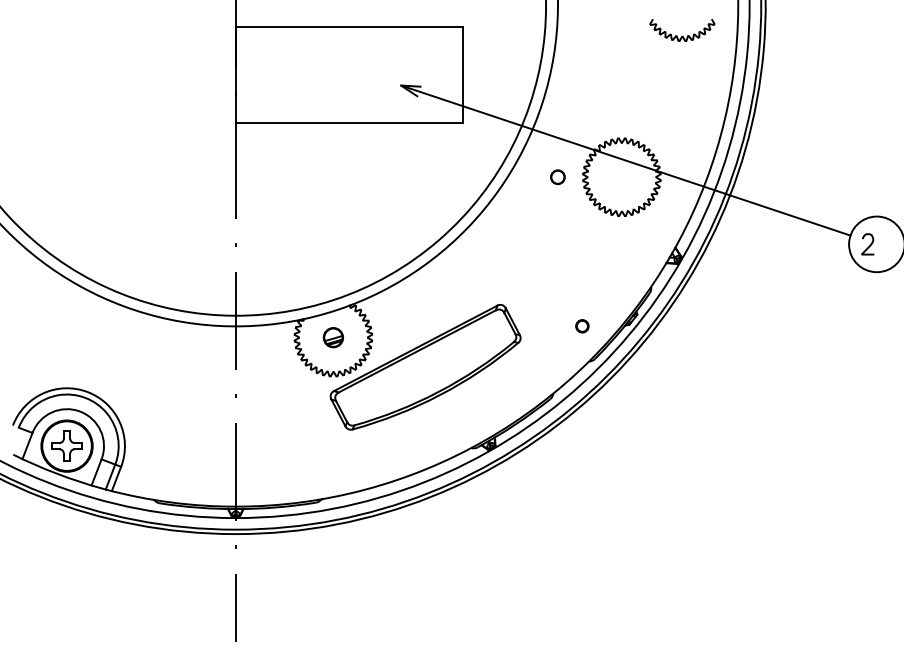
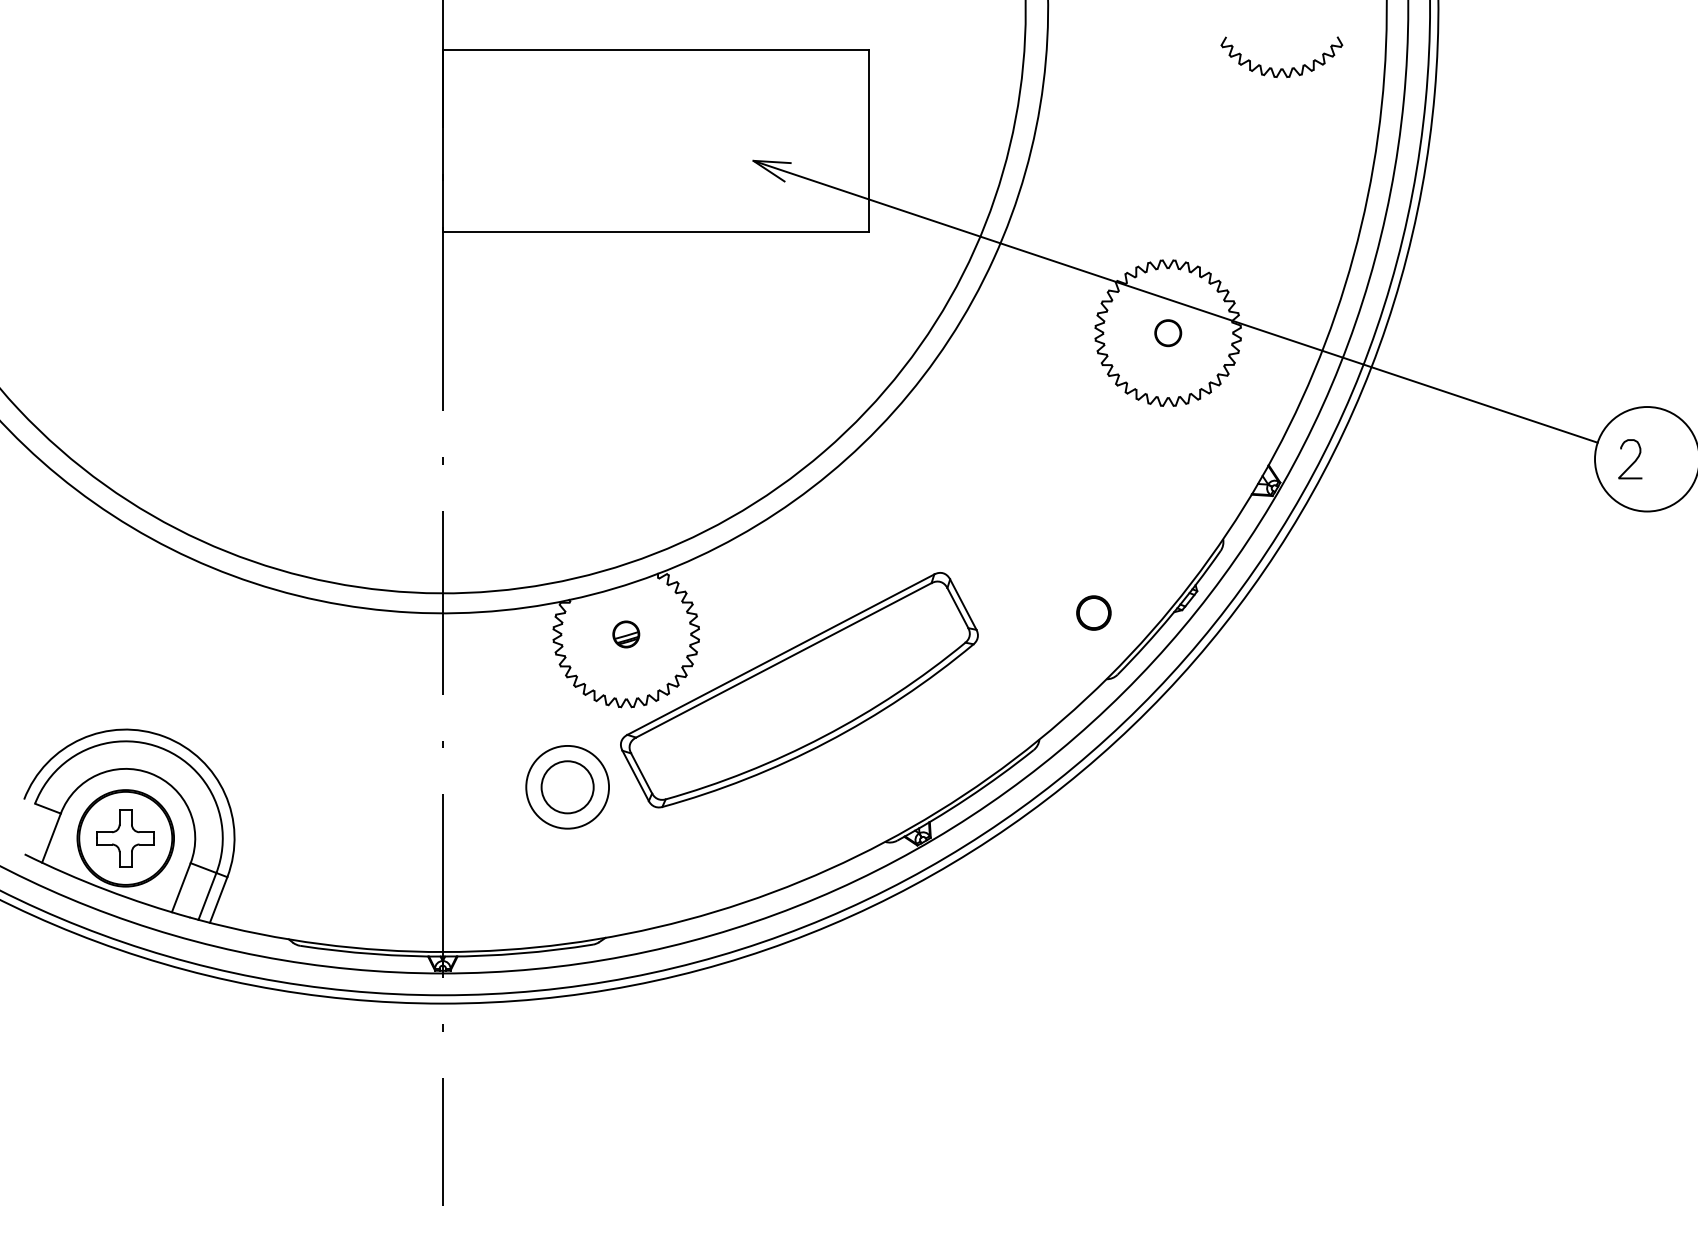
part: (557, 177) -> (1167, 333), moved
part: (582, 326) -> (1094, 613), size x1.43
part: (333, 337) -> (626, 634), size x0.71
part: (302, 418) -> (568, 786), added

